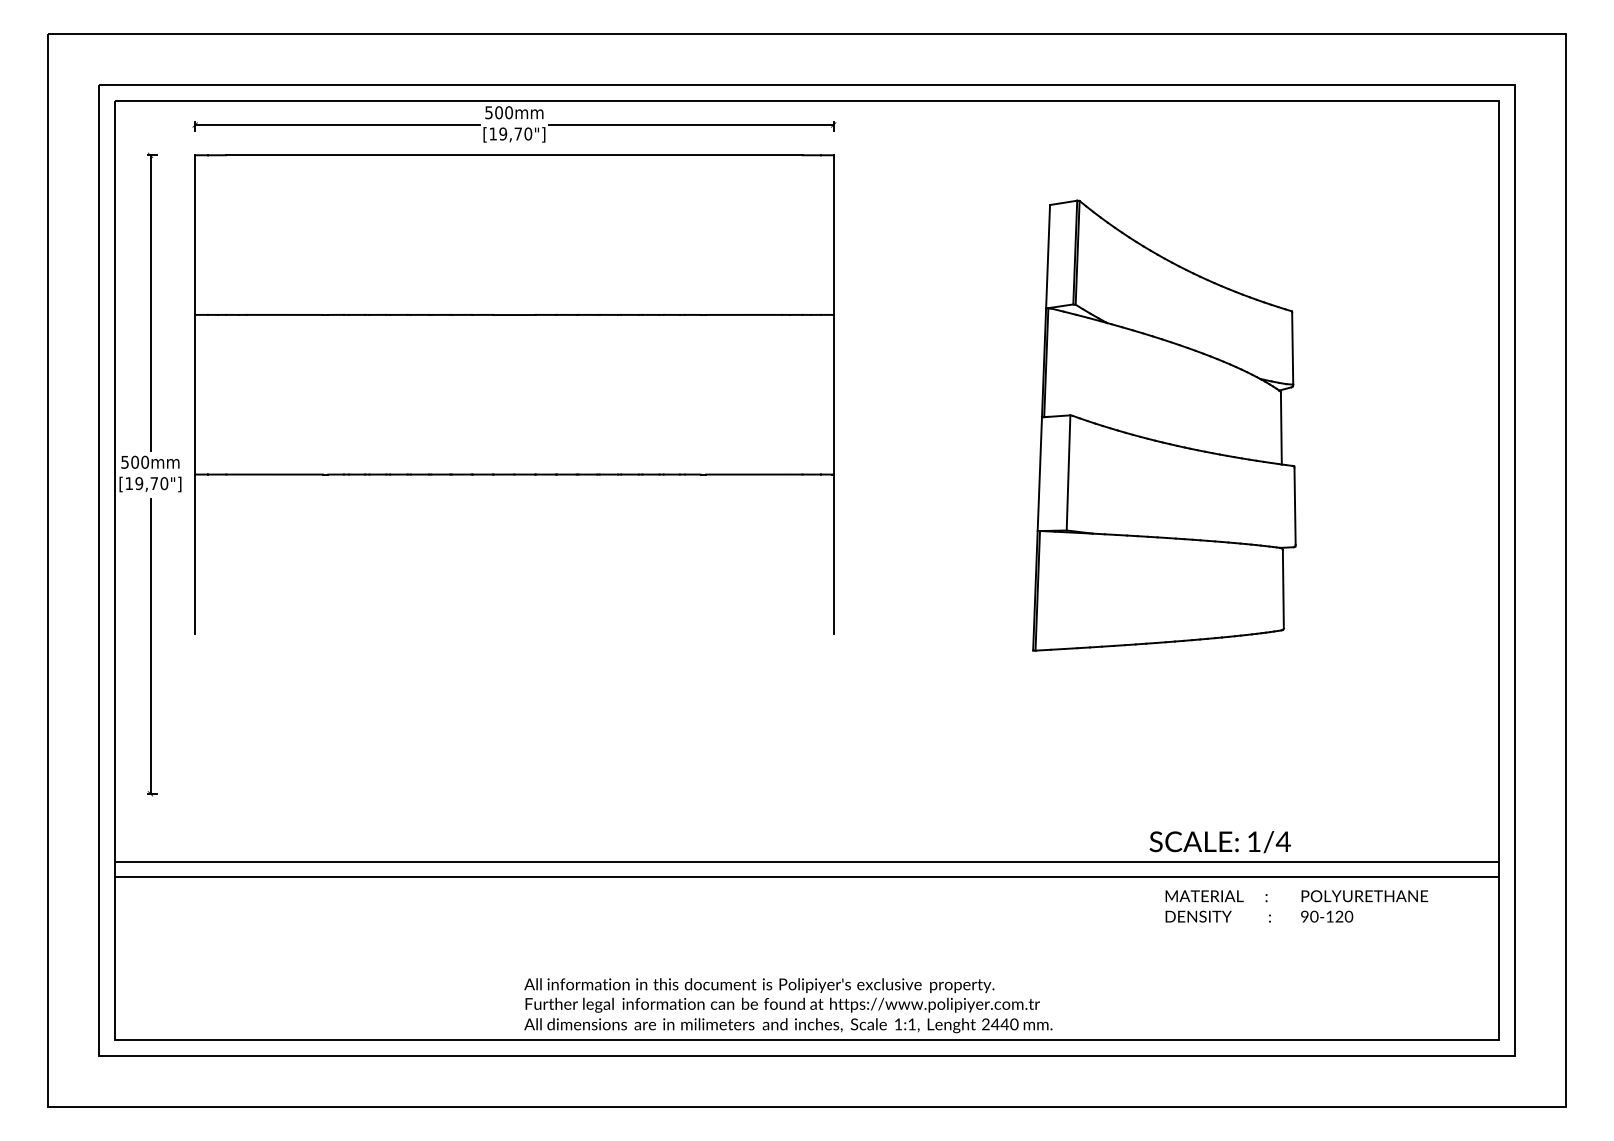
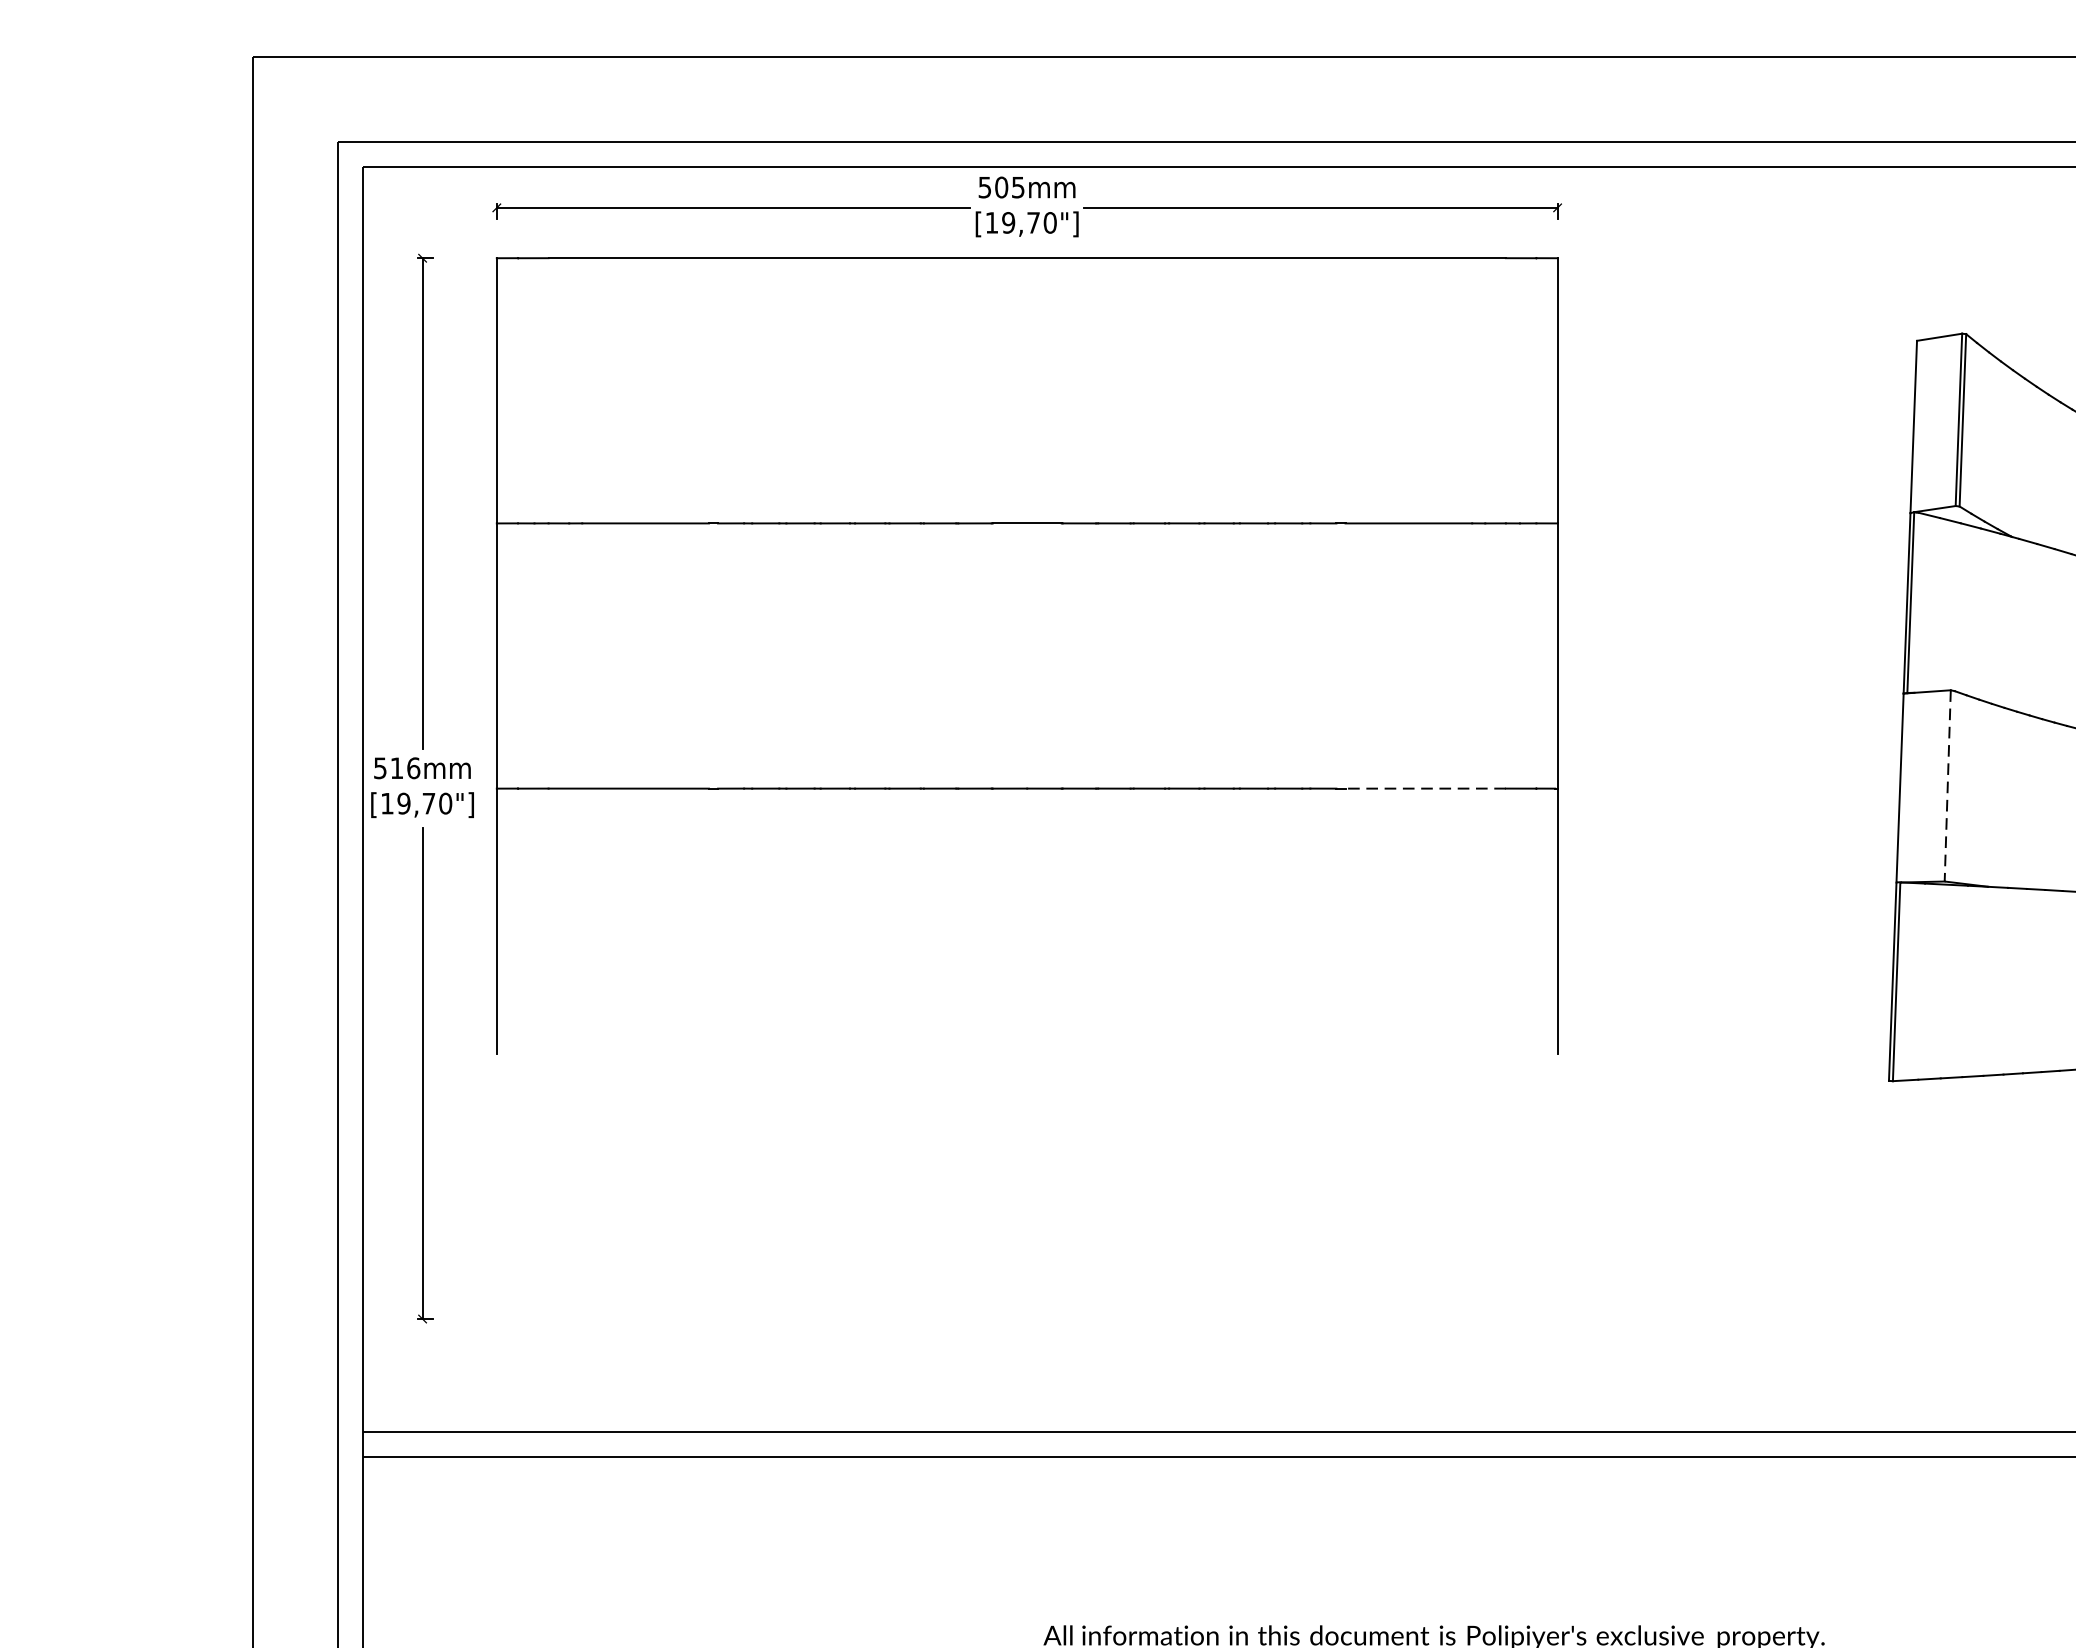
text: (508, 112) -> (1017, 187), 500mm -> 505mm
text: (140, 461) -> (405, 766), 500mm -> 516mm
line: (1068, 472) -> (1947, 785), solid -> dashed
line: (753, 474) -> (1424, 788), solid -> dashed

